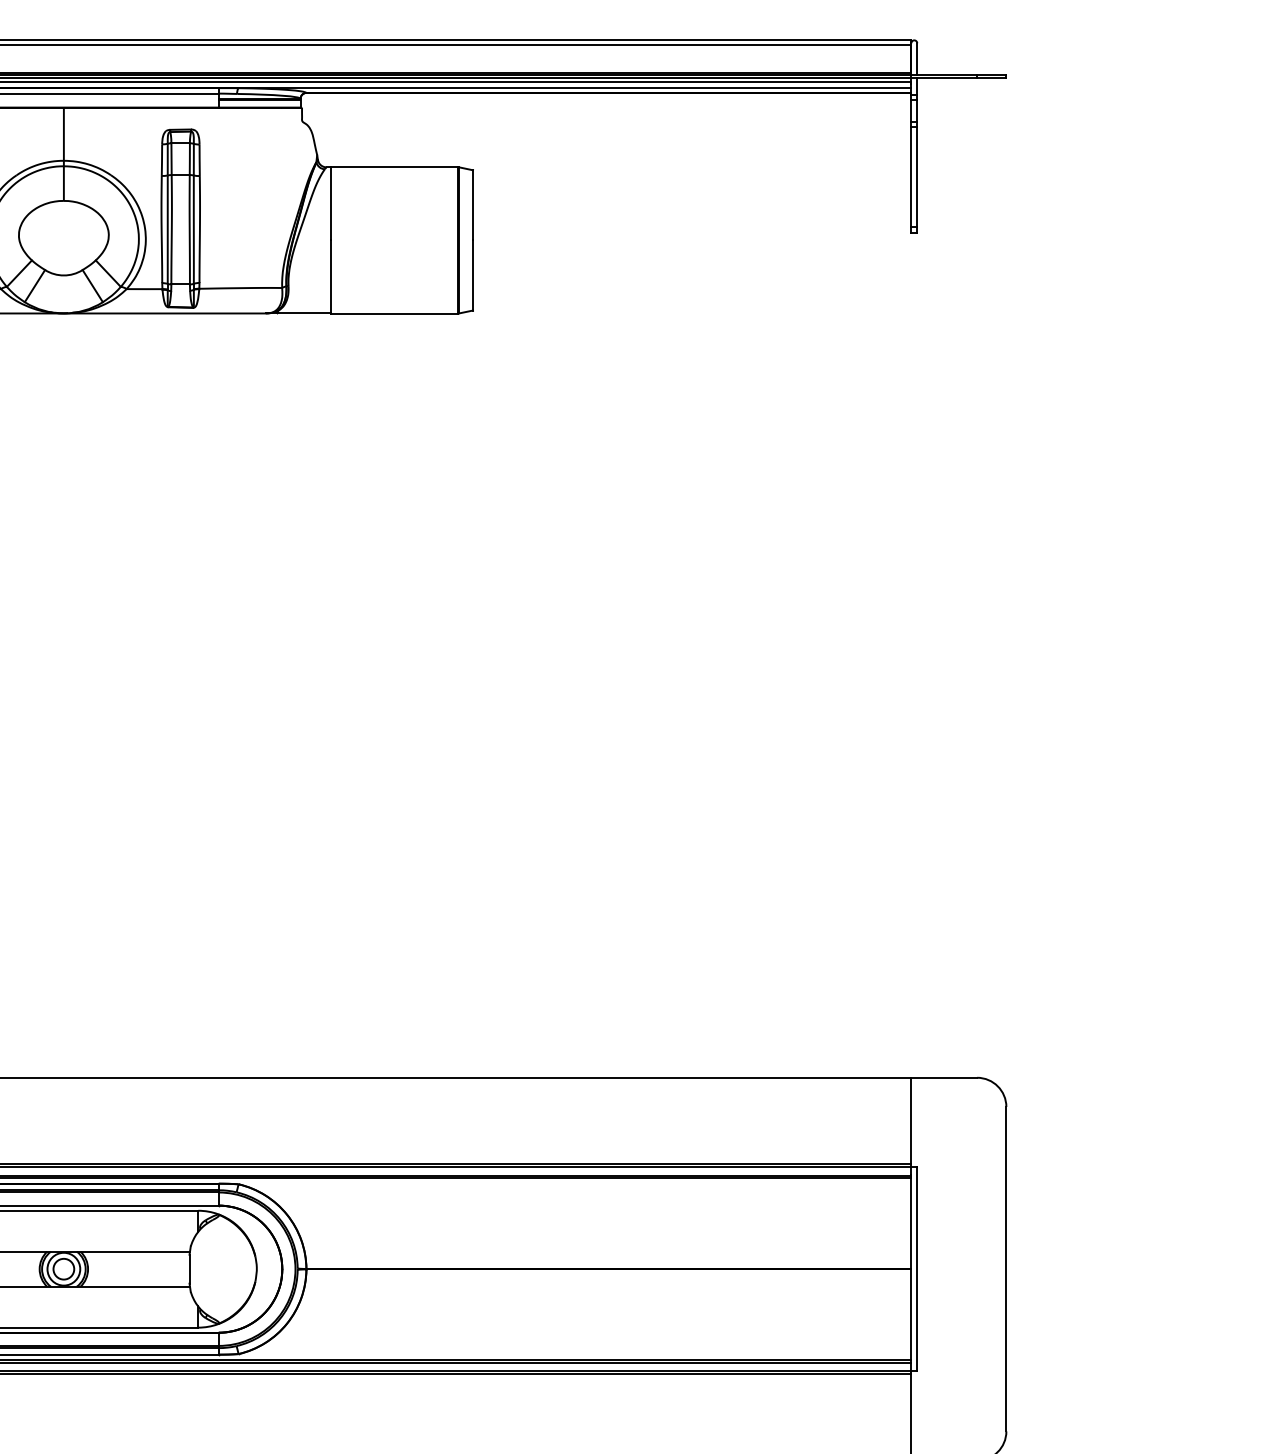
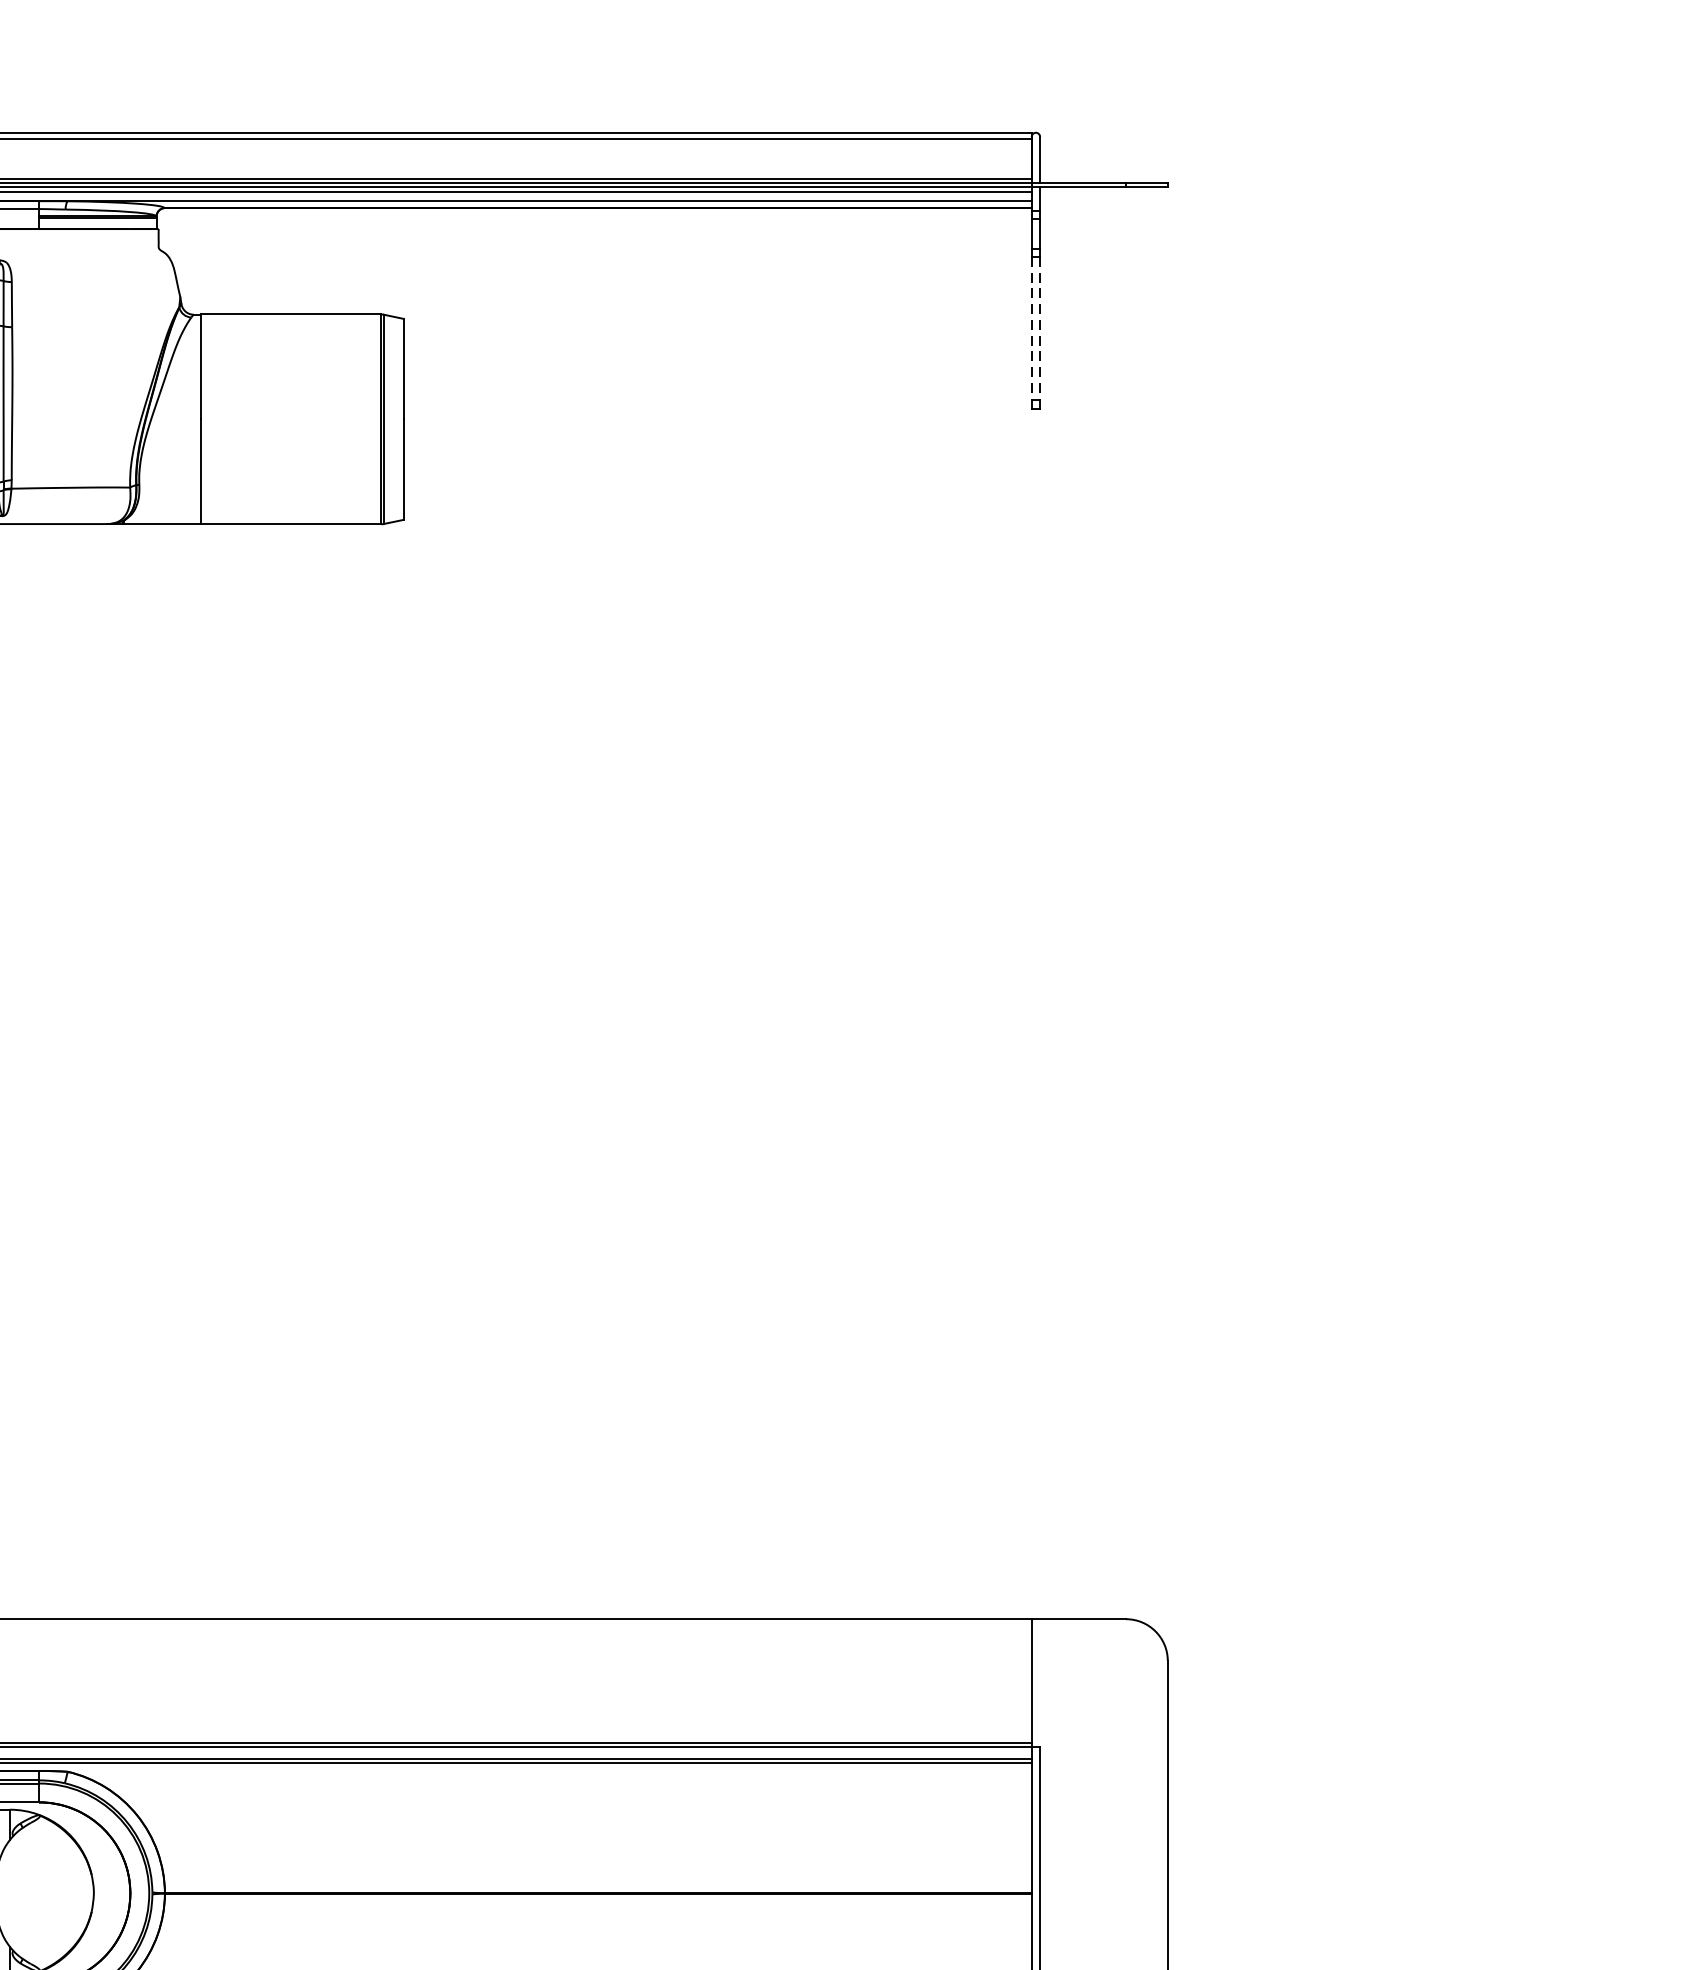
line: (911, 177) -> (1031, 329), solid -> dashed
line: (917, 177) -> (1040, 329), solid -> dashed

